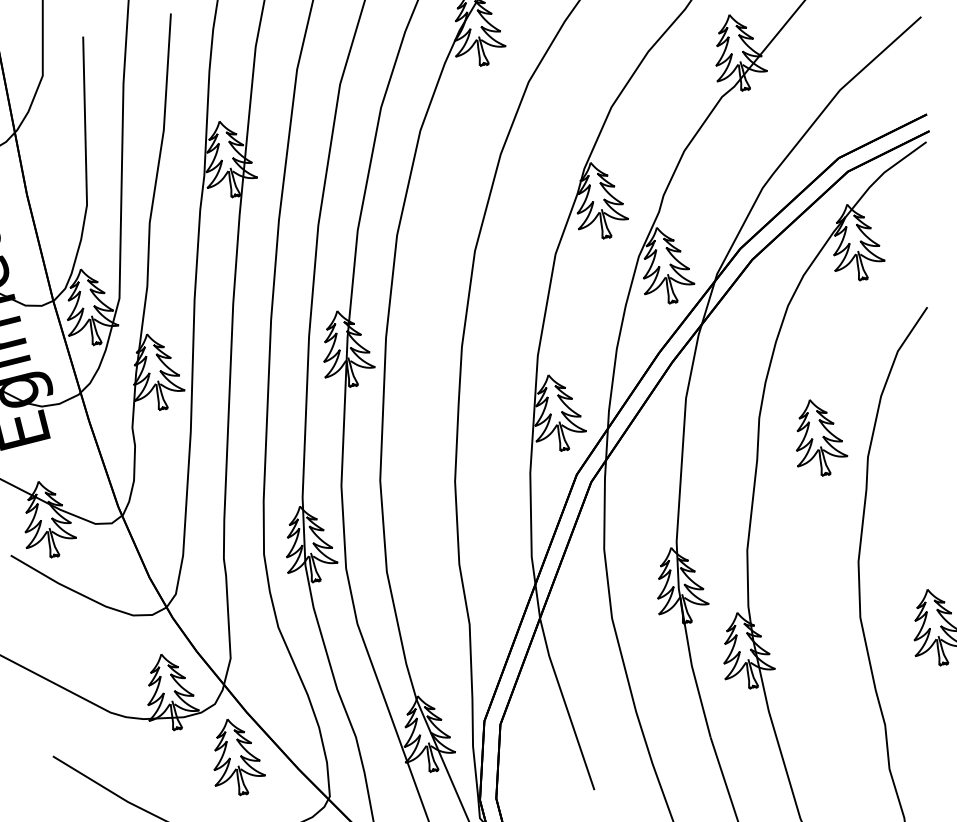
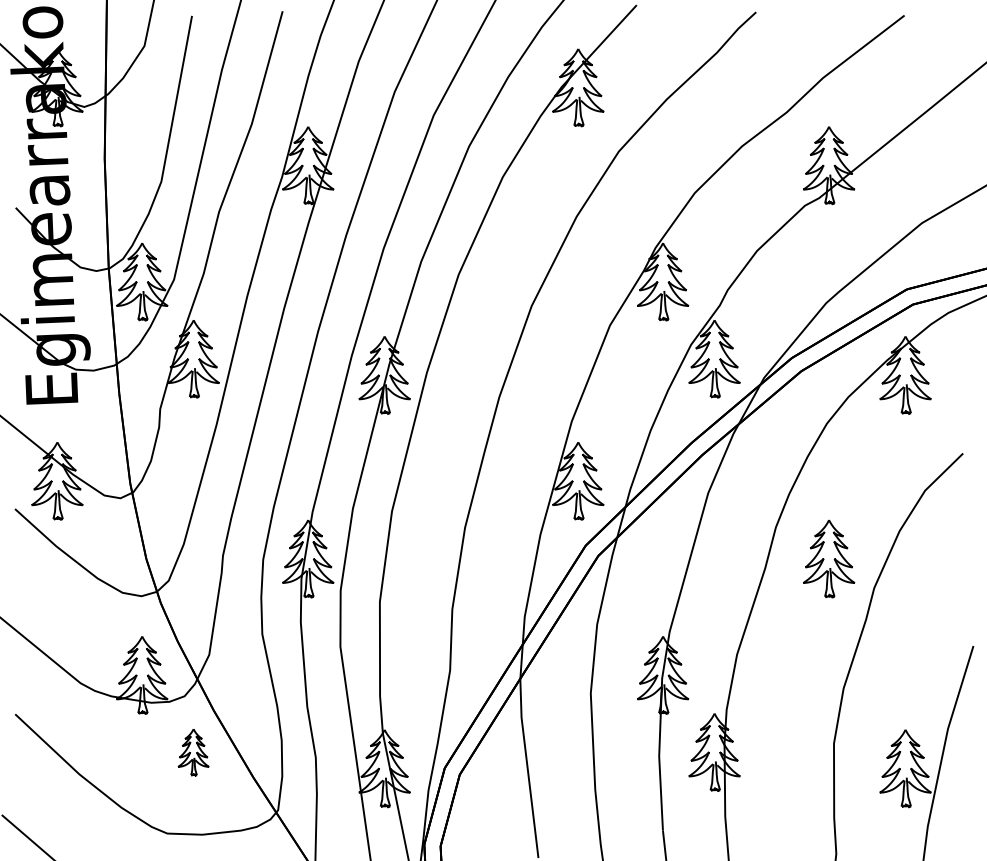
part: (235, 757) -> (193, 752), size x0.6

